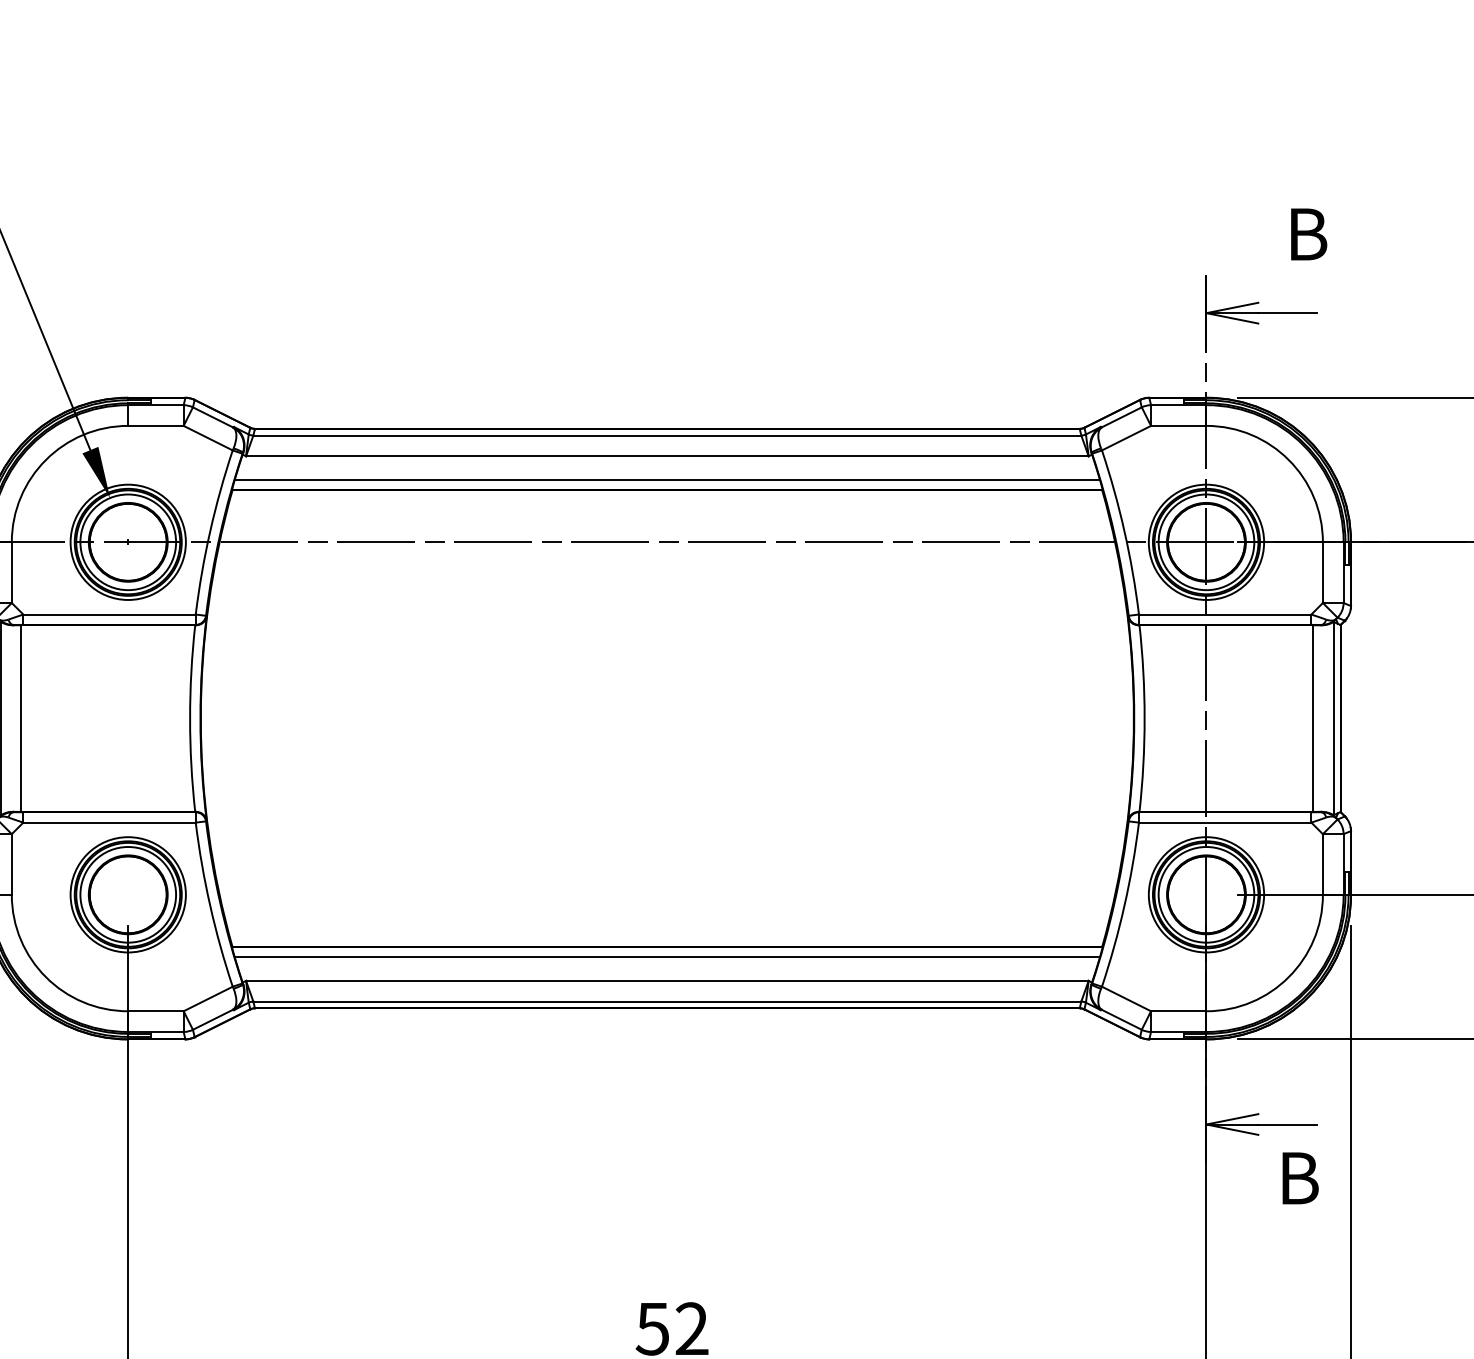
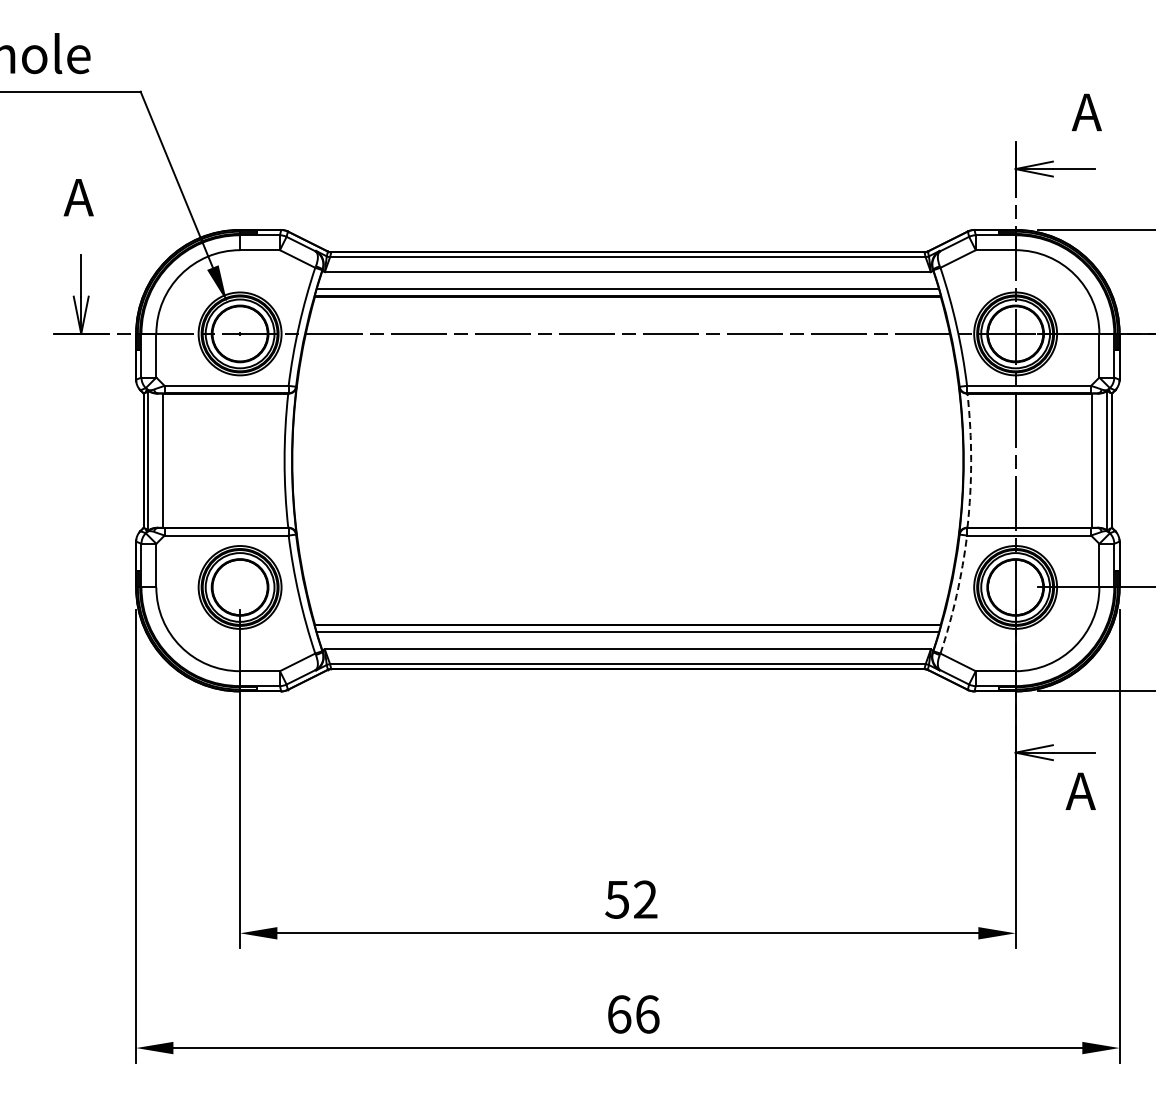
text: (1304, 234) -> (1086, 112), B -> A
arc: (1145, 718) -> (971, 460), solid -> dashed
arc: (1124, 905) -> (956, 595), solid -> dashed
text: (1296, 1177) -> (1080, 790), B -> A

